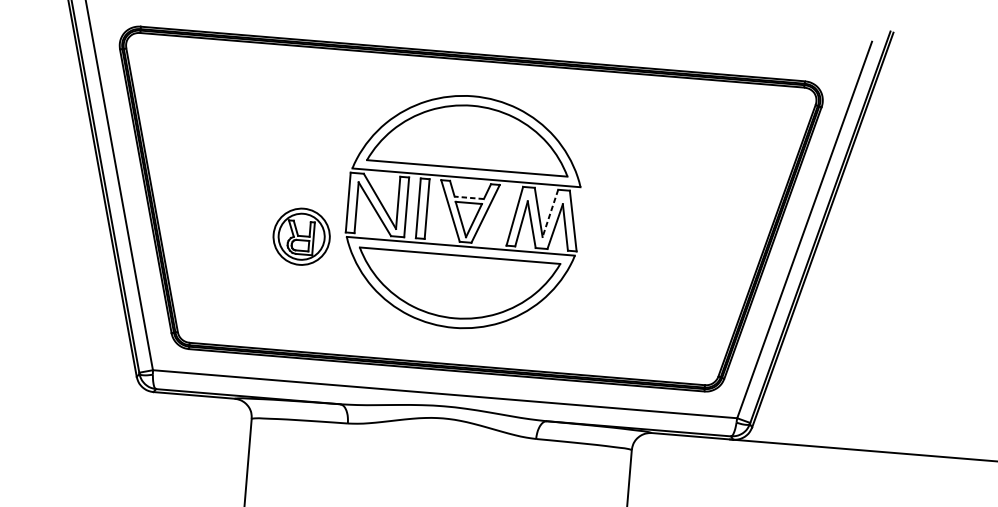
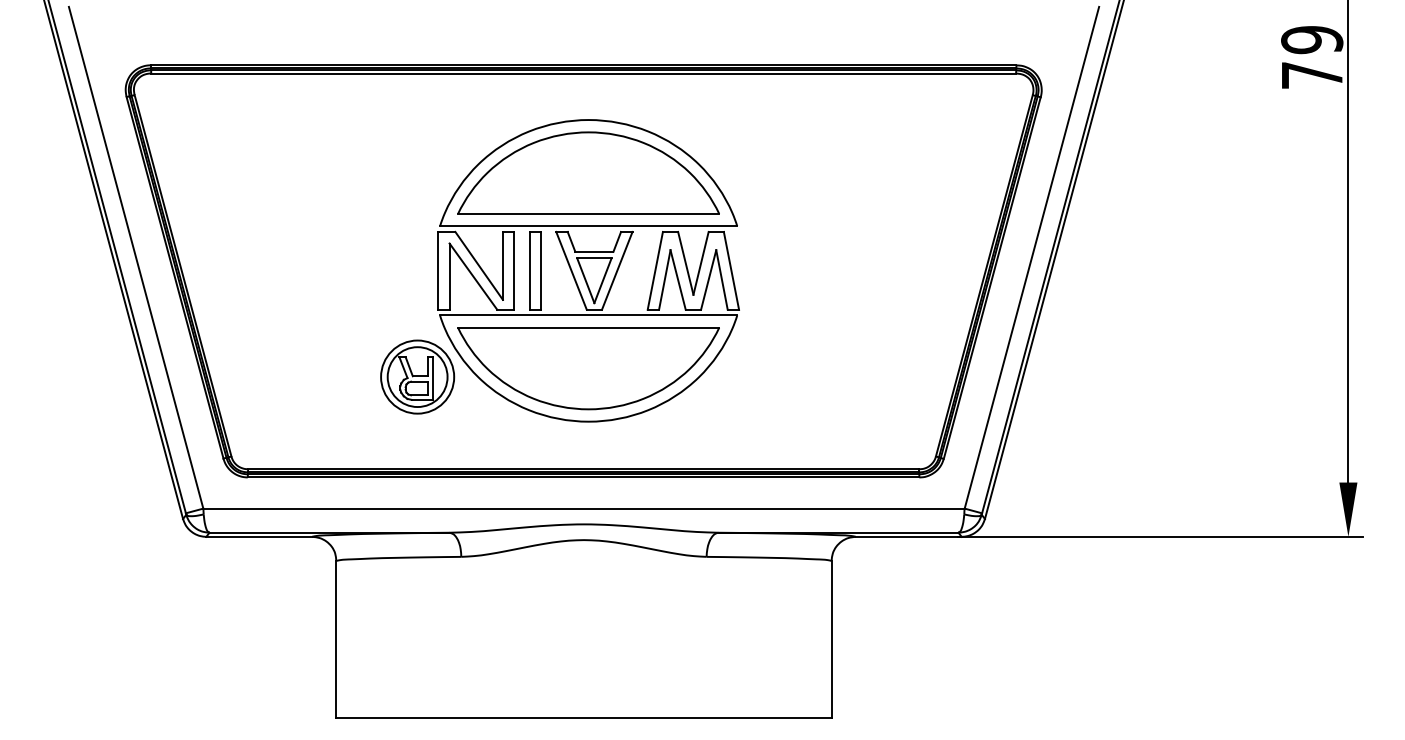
line: (468, 197) -> (593, 251), dashed -> solid
line: (549, 213) -> (700, 263), dashed -> solid
part: (301, 236) -> (417, 376), moved

